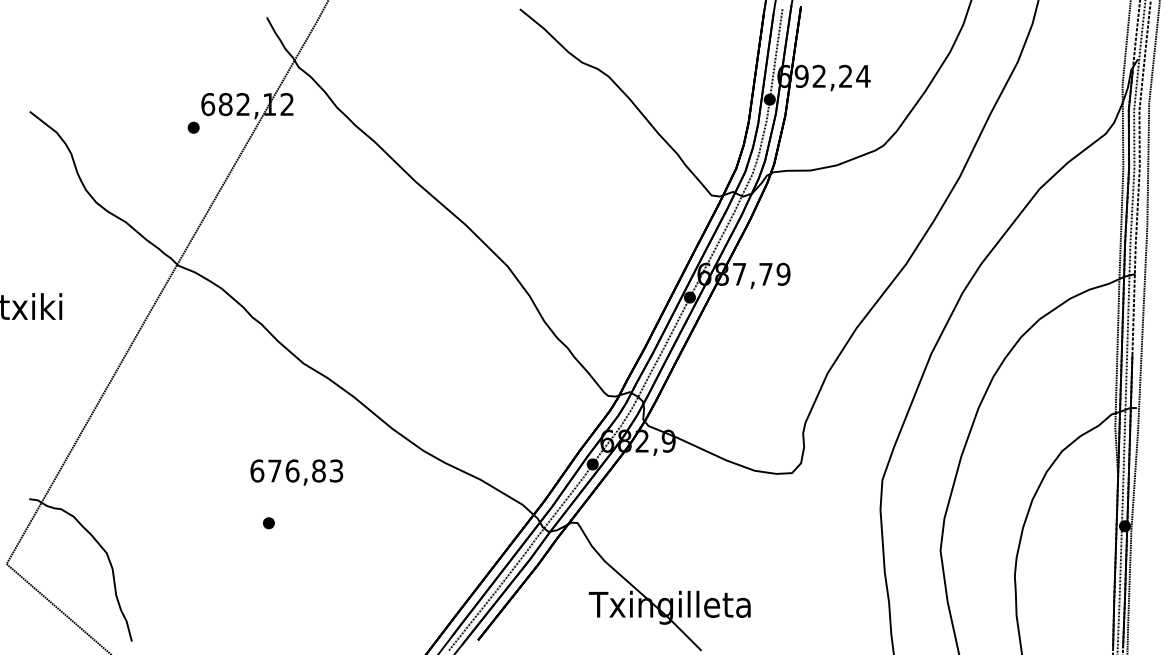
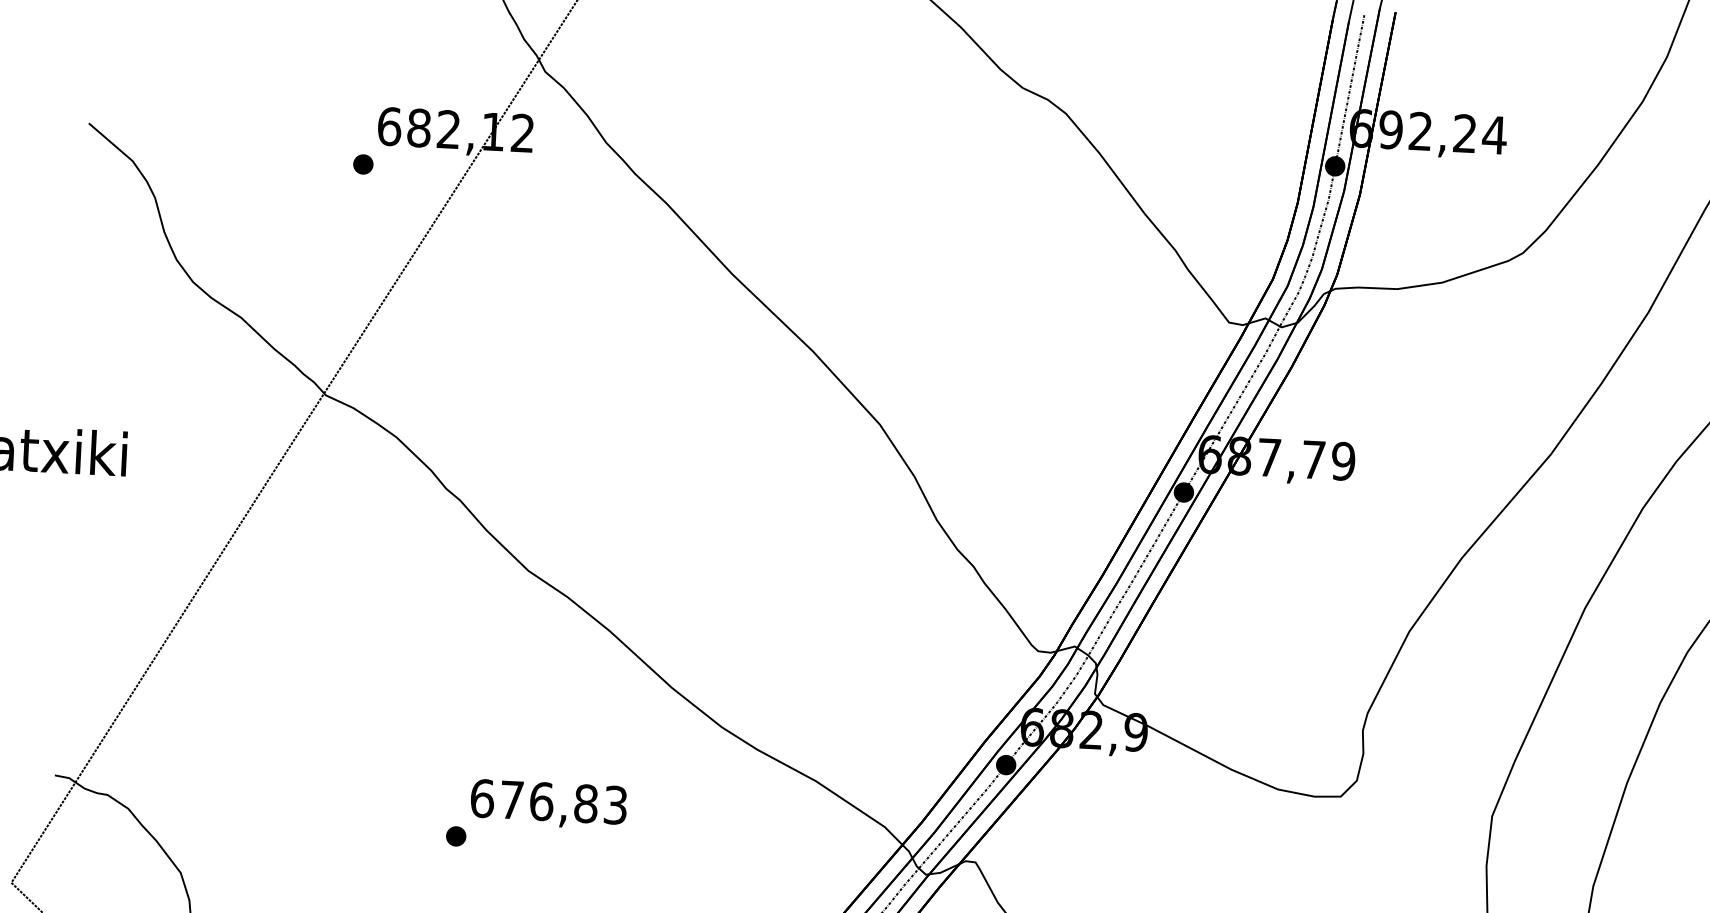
text: (296, 472) -> (548, 804), moved

